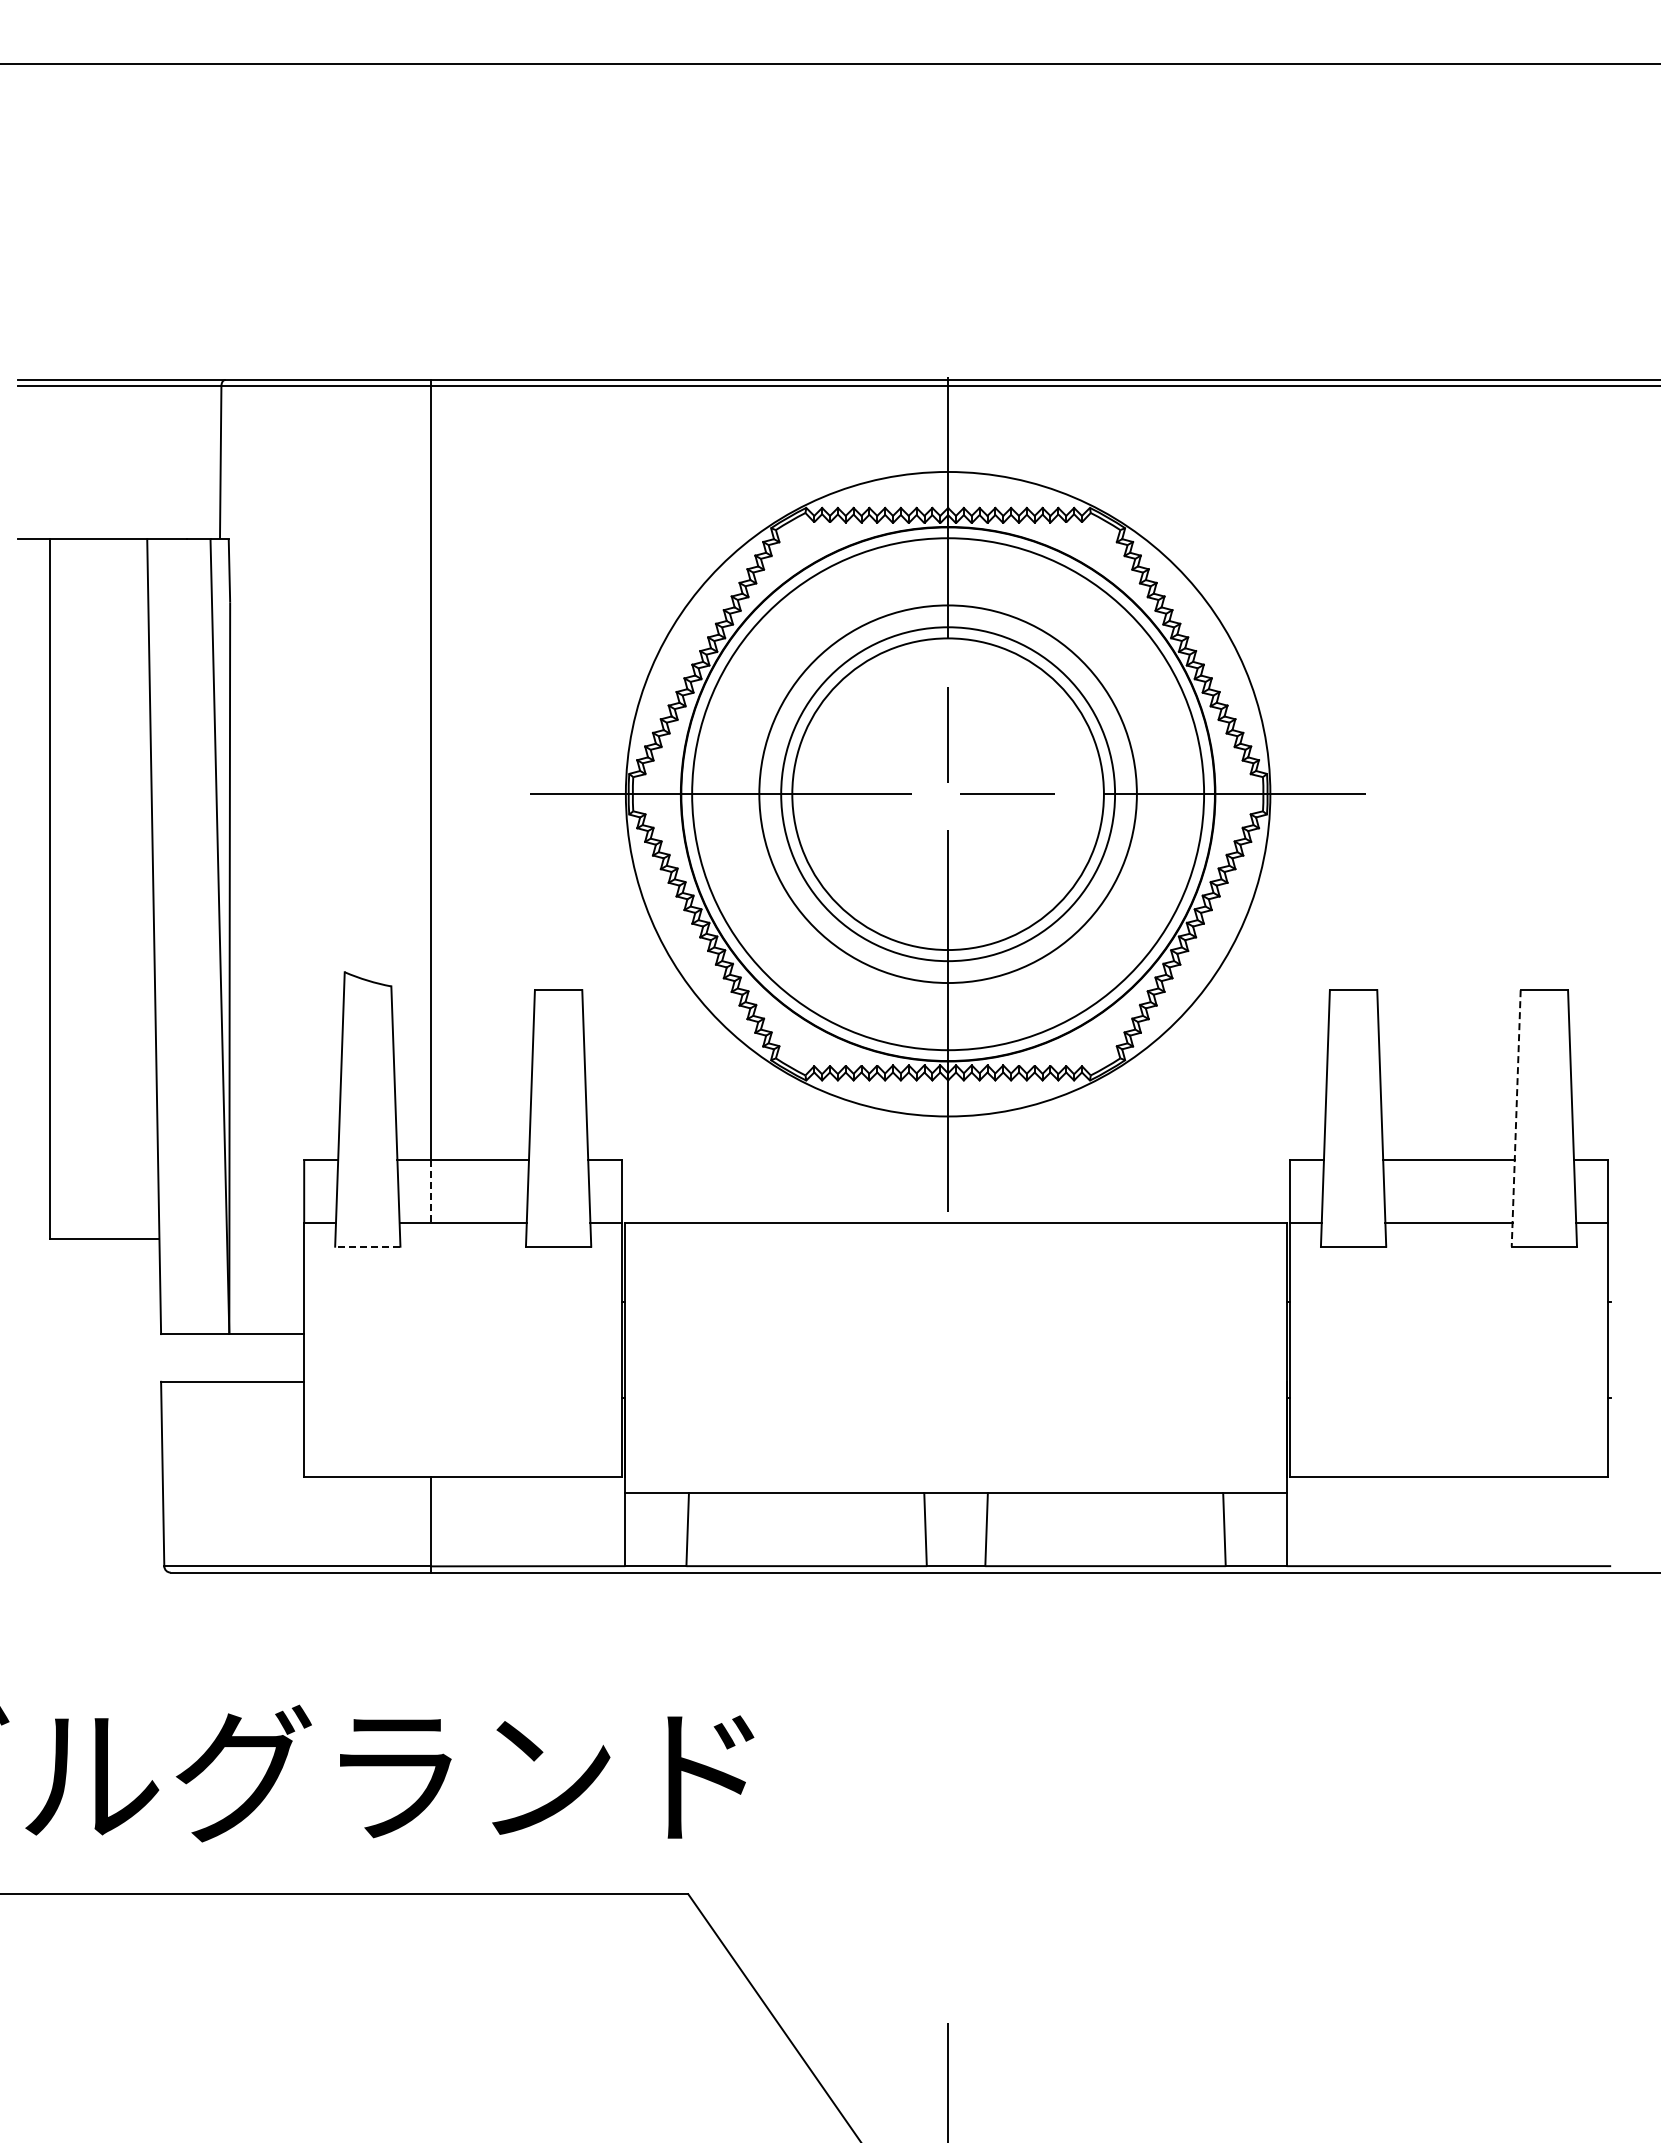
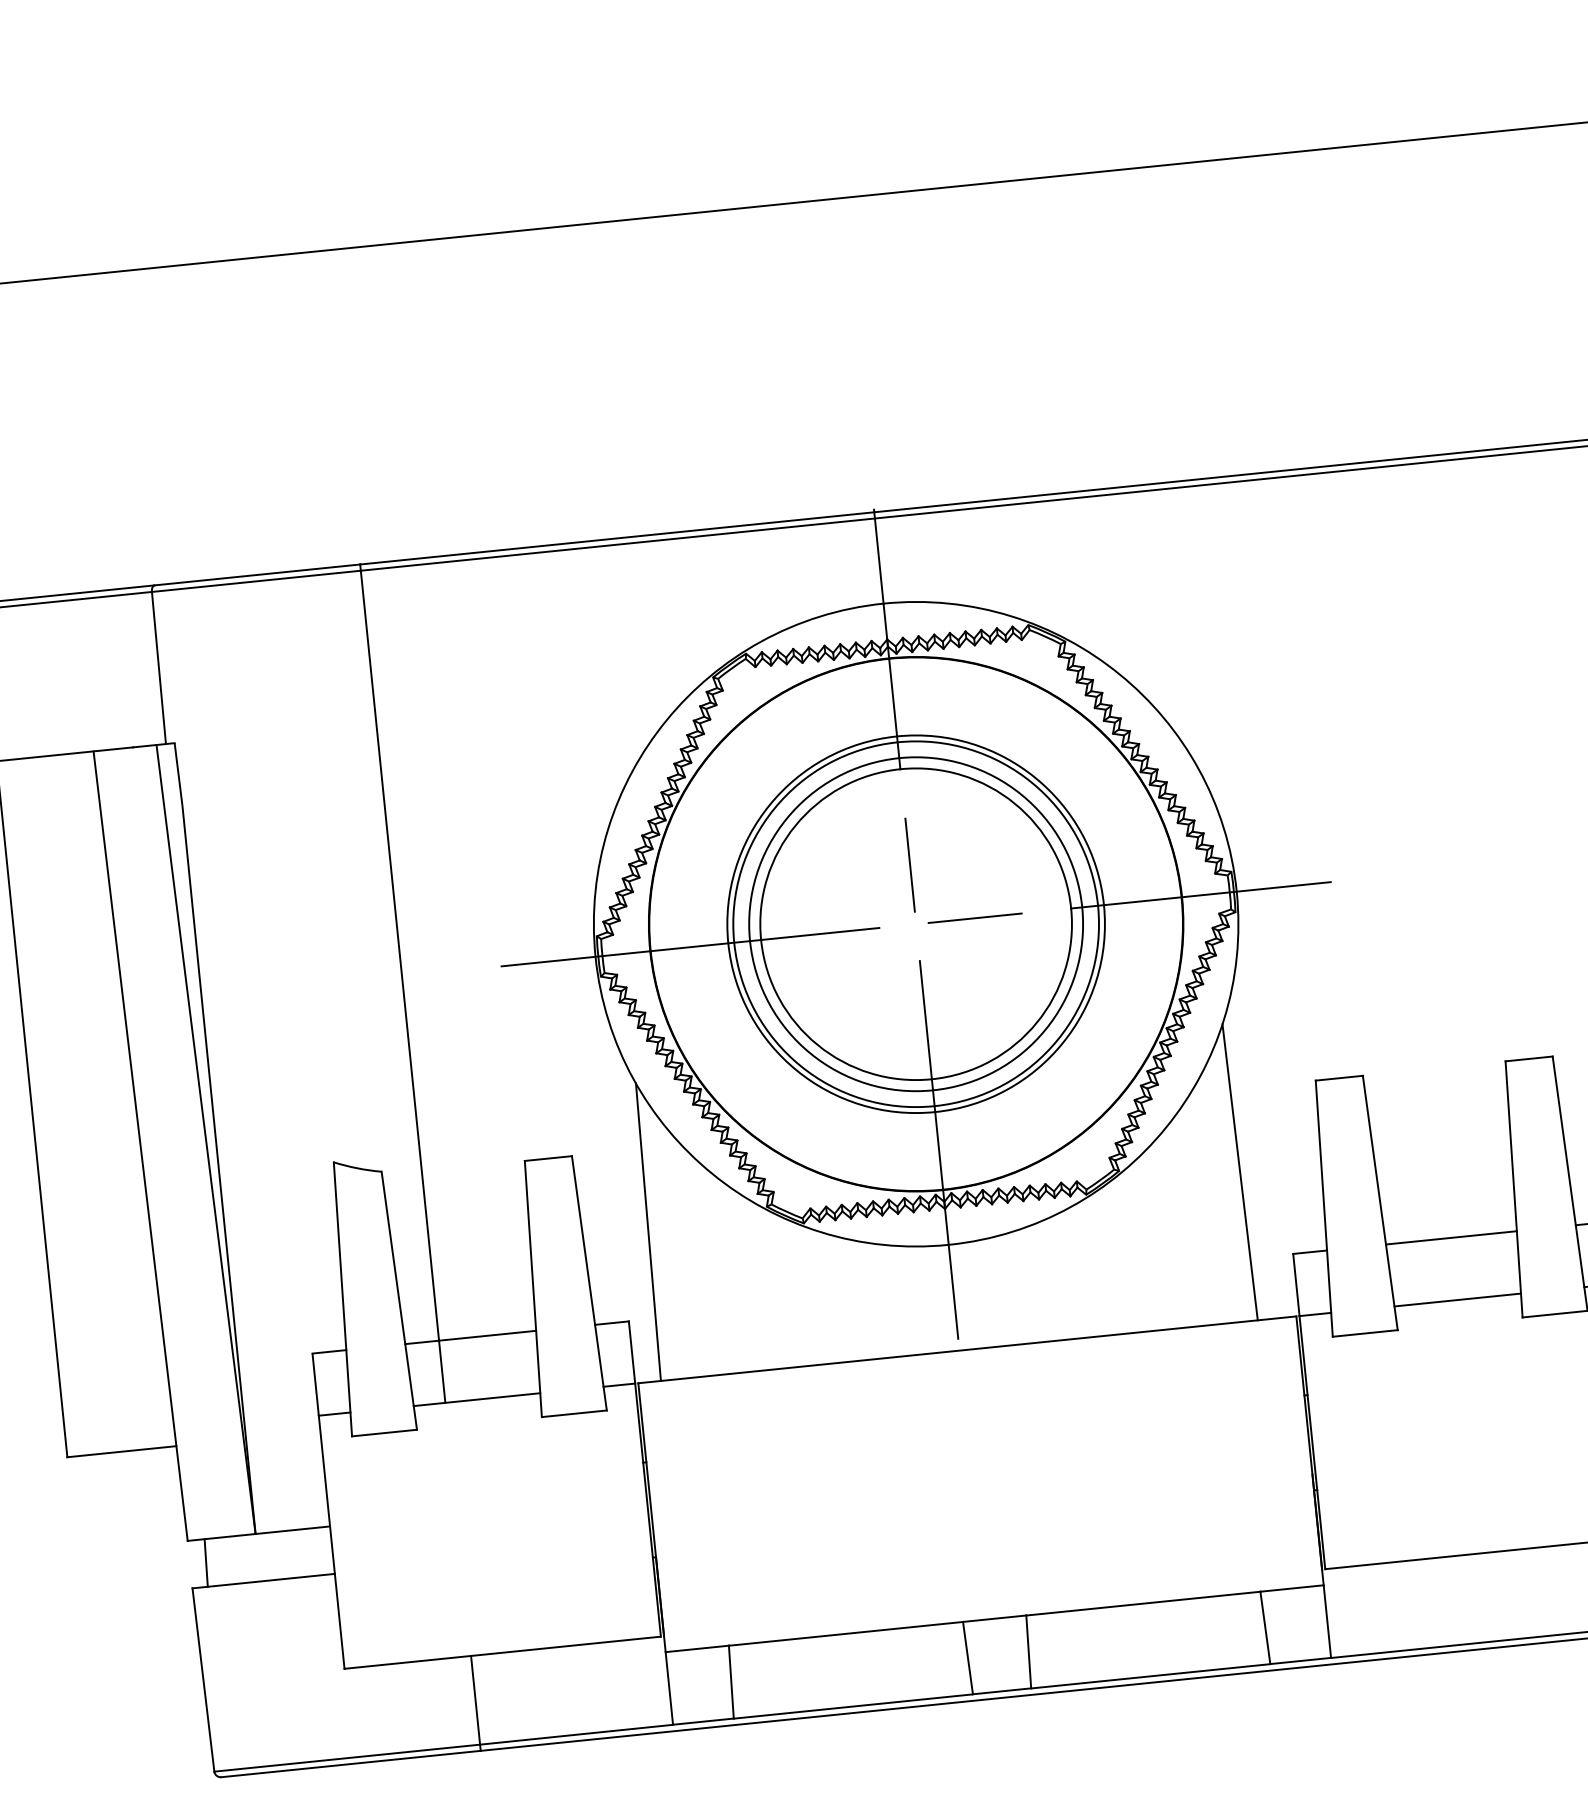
circle: (947, 794) -> (915, 924), size x0.71
line: (650, 1073) -> (648, 1232), added
line: (1244, 1073) -> (1239, 1172), added
line: (1516, 1118) -> (1514, 1189), dashed -> solid
line: (431, 1192) -> (442, 1372), dashed -> solid
line: (367, 1246) -> (384, 1432), dashed -> solid
line: (177, 1357) -> (206, 1562), added

